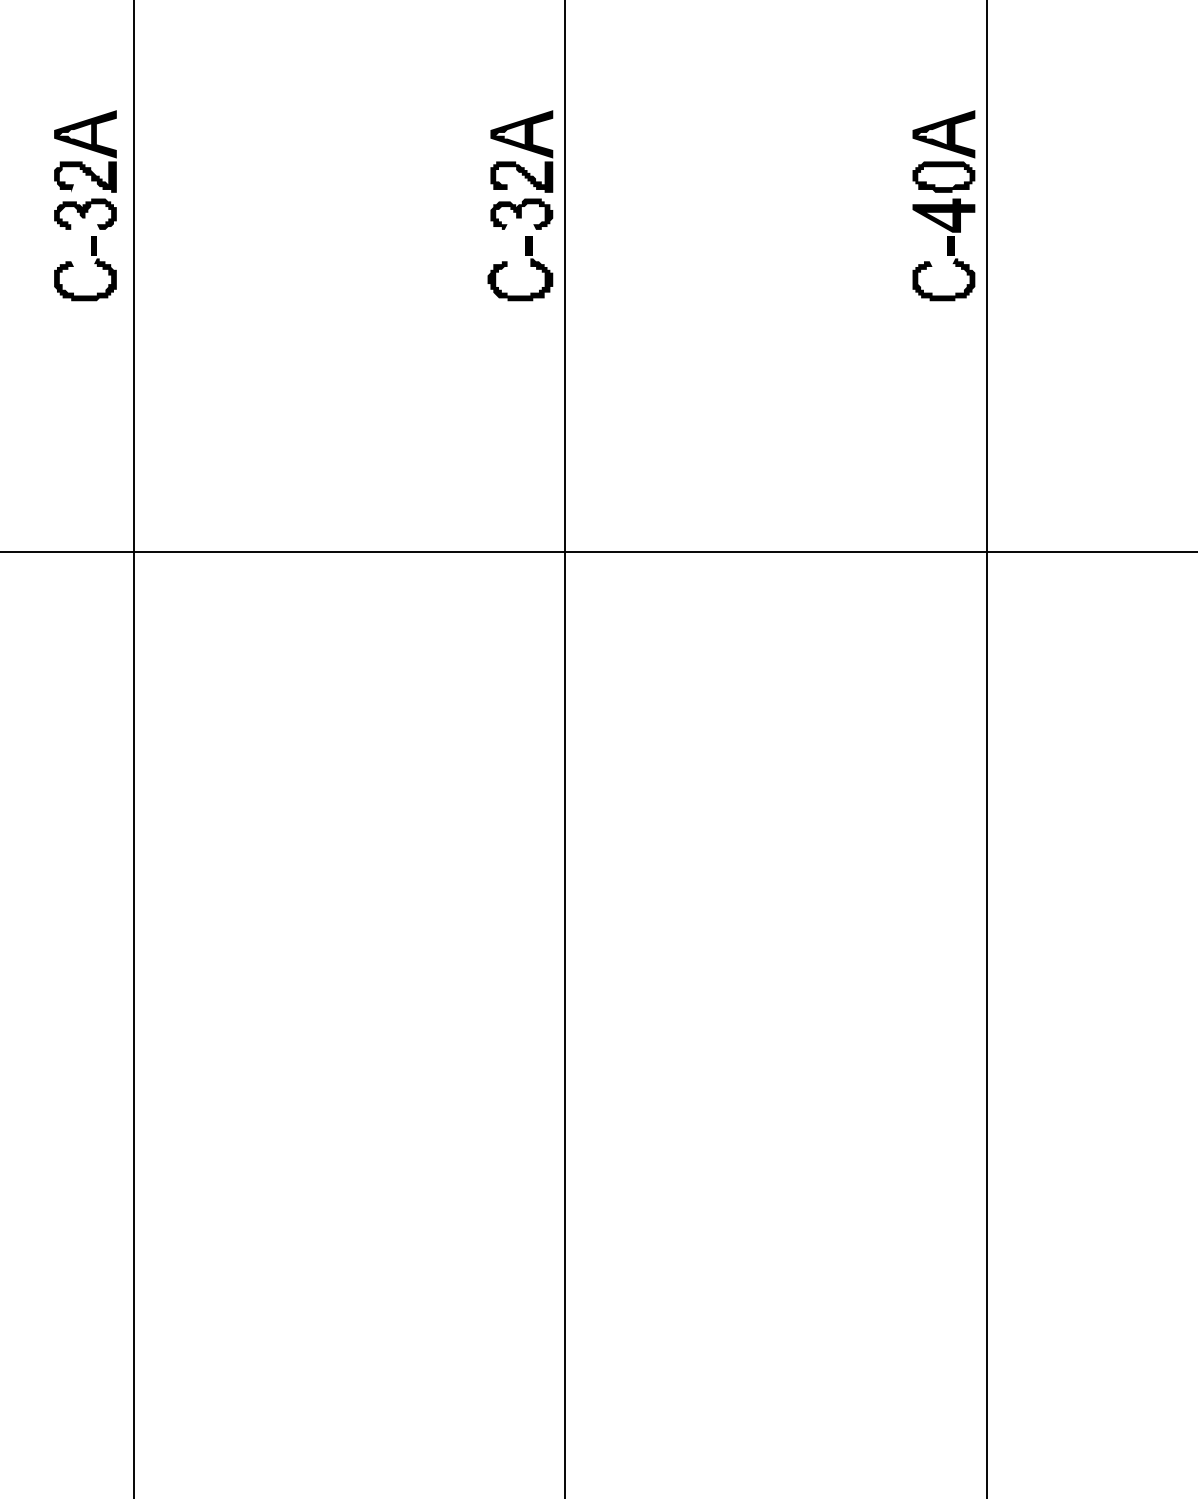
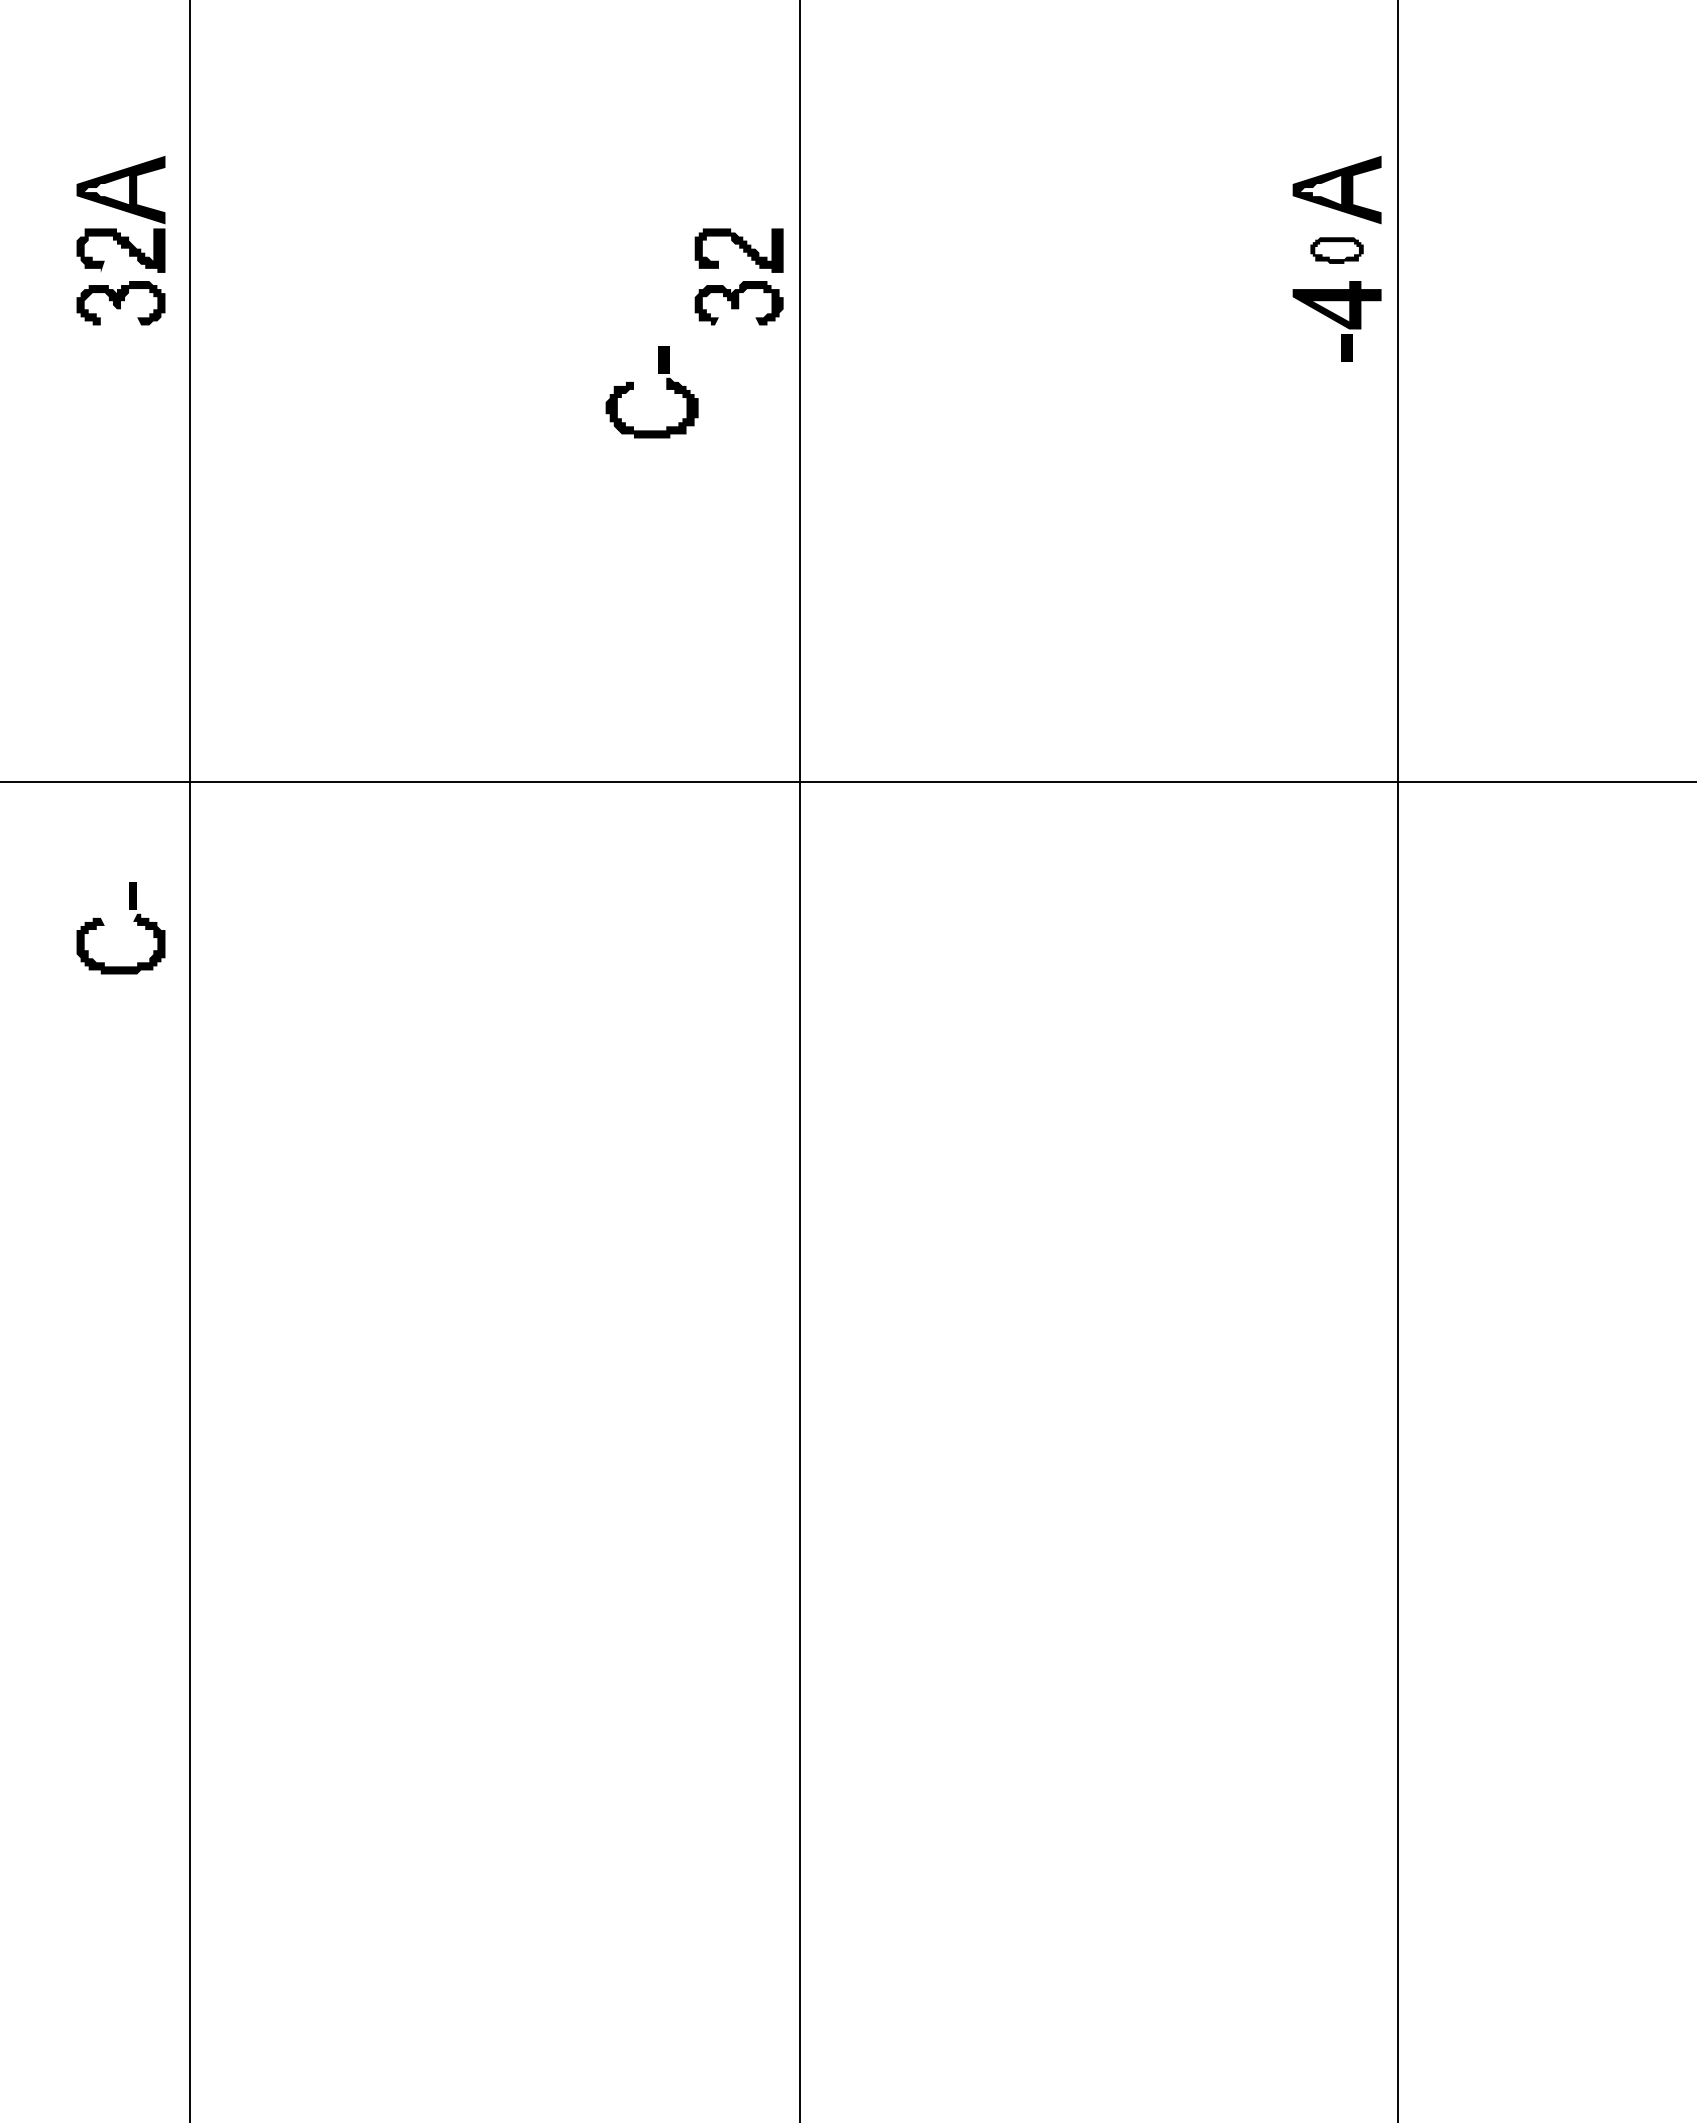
fill: (521, 133) -> (738, 189), removed
part: (943, 177) -> (1336, 250), size x0.6
part: (94, 263) -> (133, 921), moved
part: (530, 266) -> (666, 389), moved
fill: (943, 279) -> (1336, 395), removed

